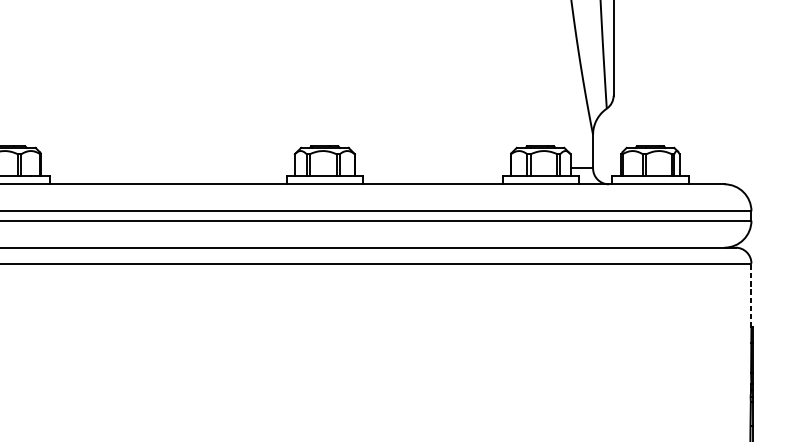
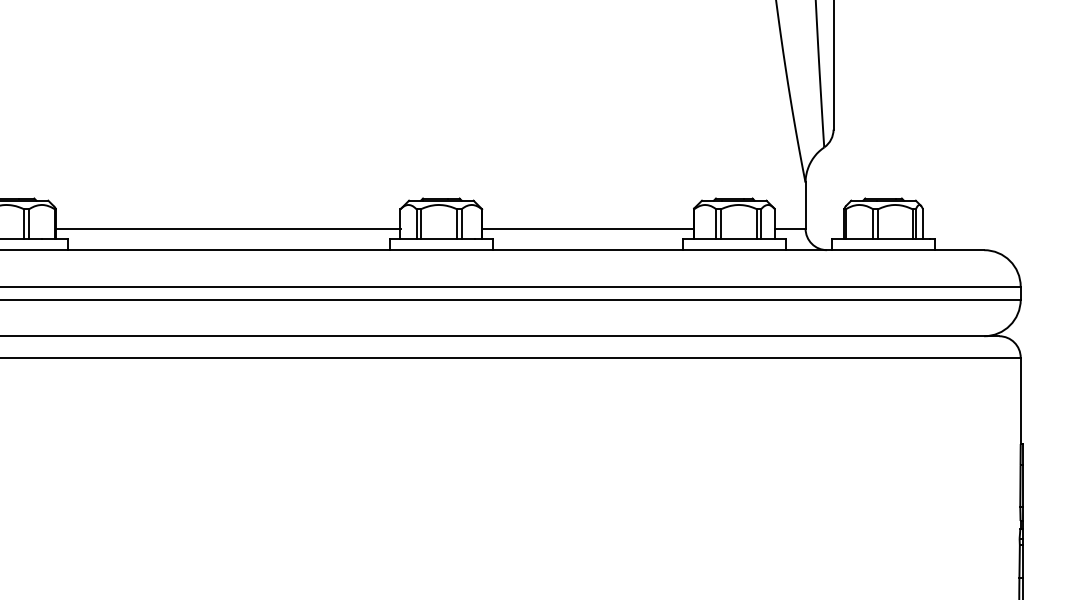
line: (168, 168) -> (228, 228), added
line: (432, 168) -> (587, 228), added
line: (751, 294) -> (1020, 400), dashed -> solid

